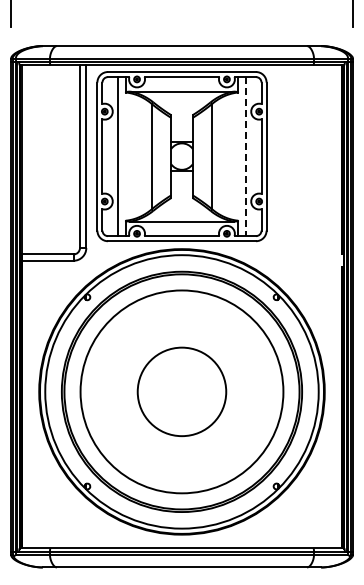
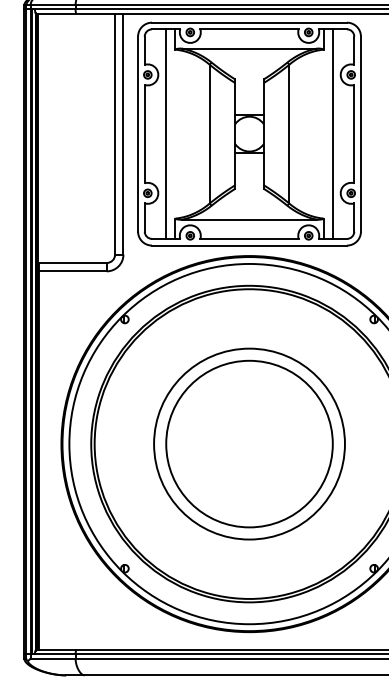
line: (245, 156) -> (333, 133), dashed -> solid
circle: (181, 391) -> (248, 443), size x0.71
circle: (181, 391) -> (248, 443), size x1.43

